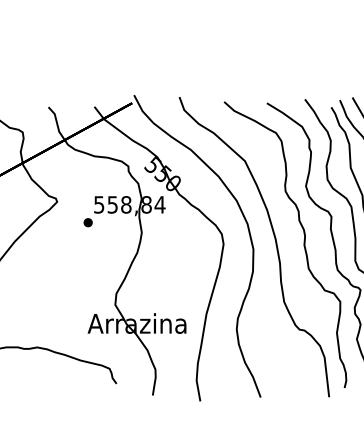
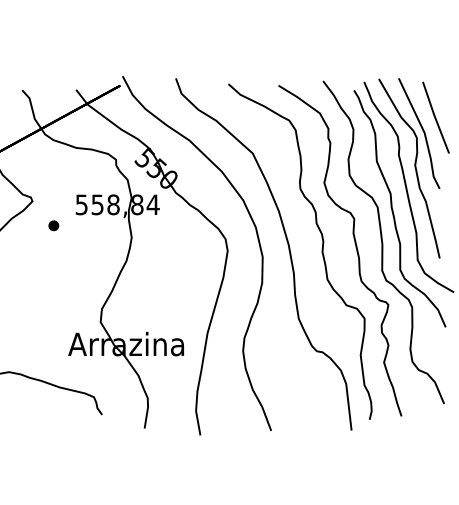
part: (87, 222) -> (53, 225), moved

